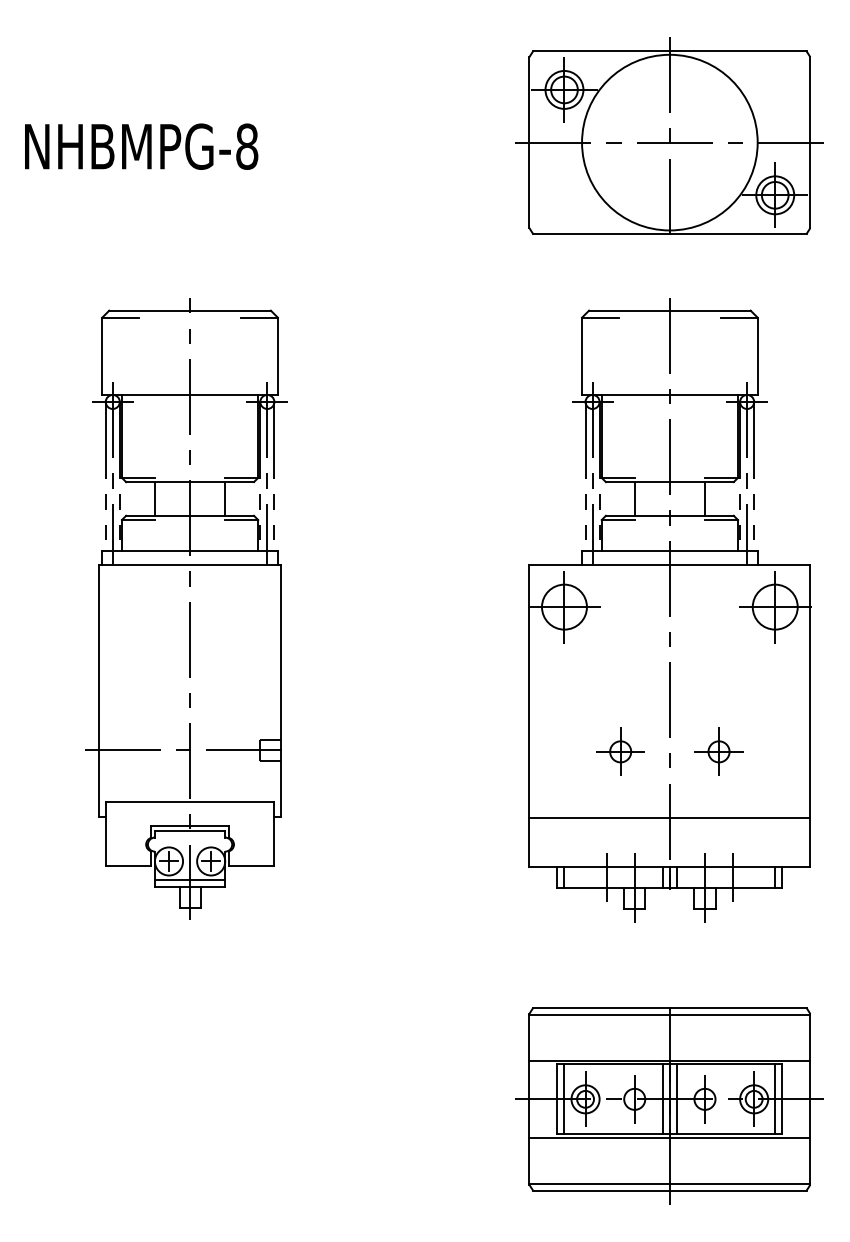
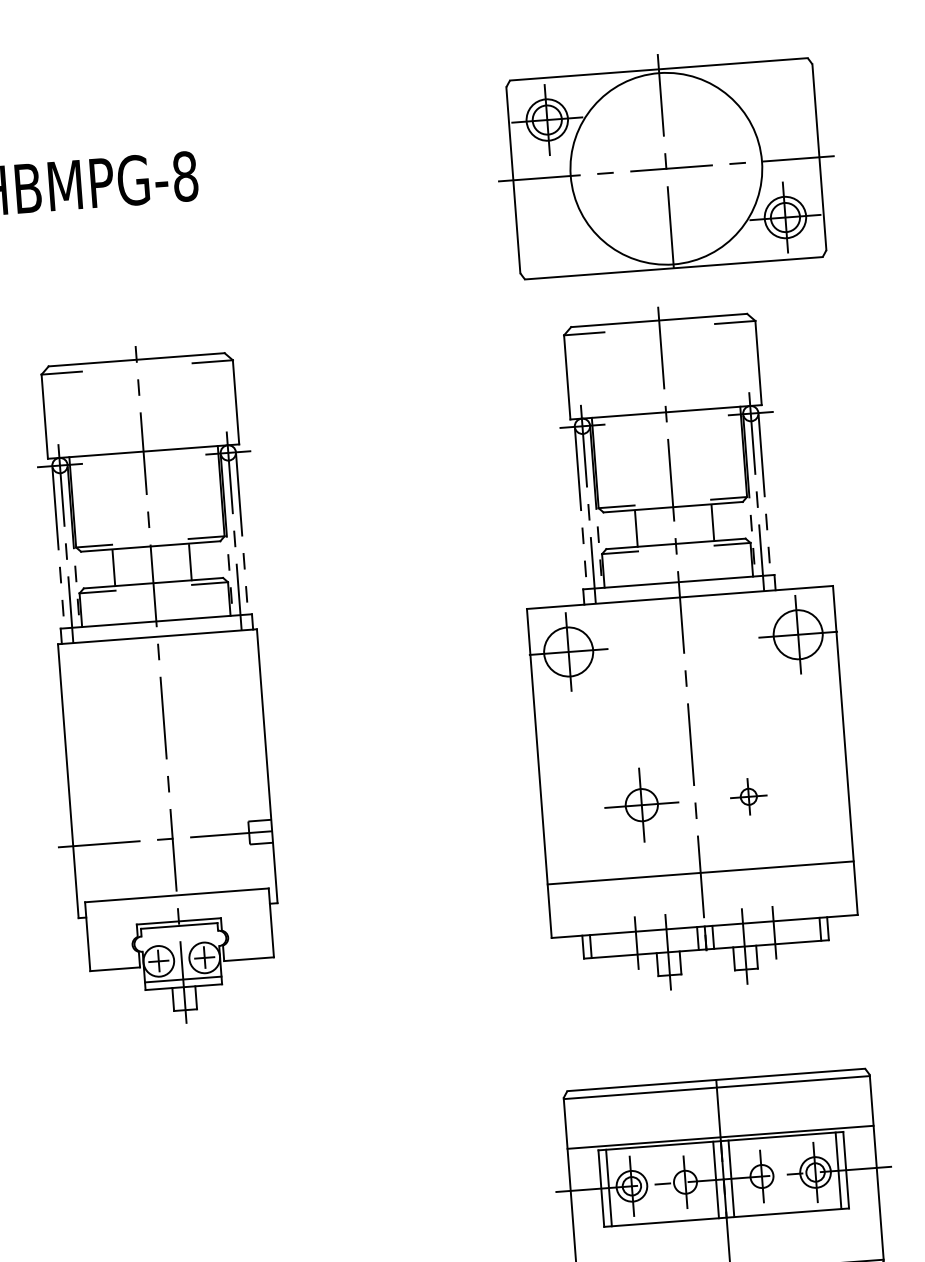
part: (669, 135) -> (665, 161), moved
part: (620, 751) -> (641, 804), size x1.4
part: (718, 751) -> (748, 796), size x0.7
line: (669, 1137) -> (726, 1220), removed

